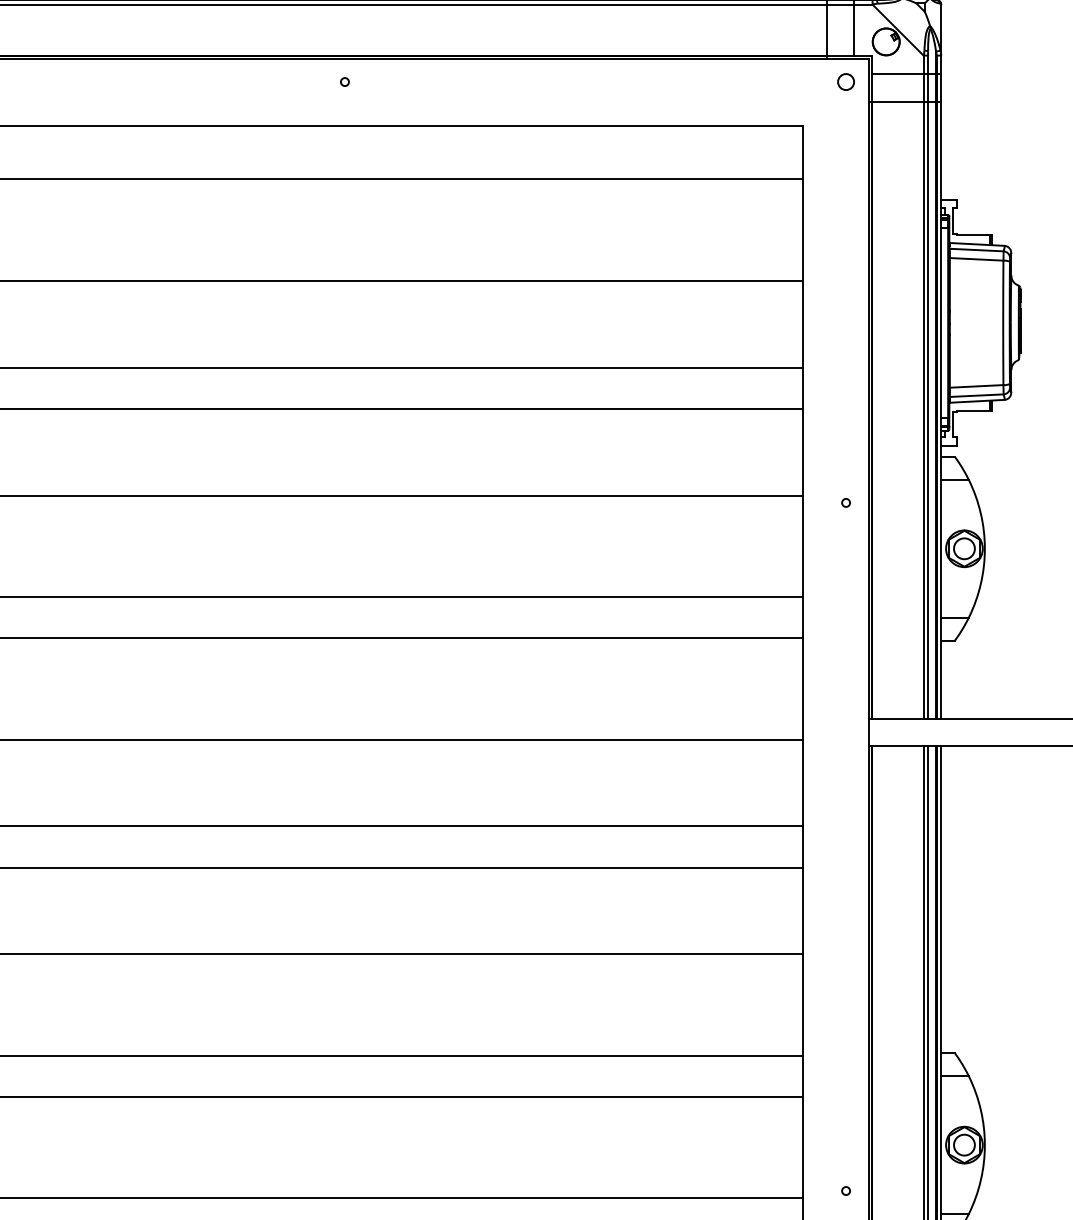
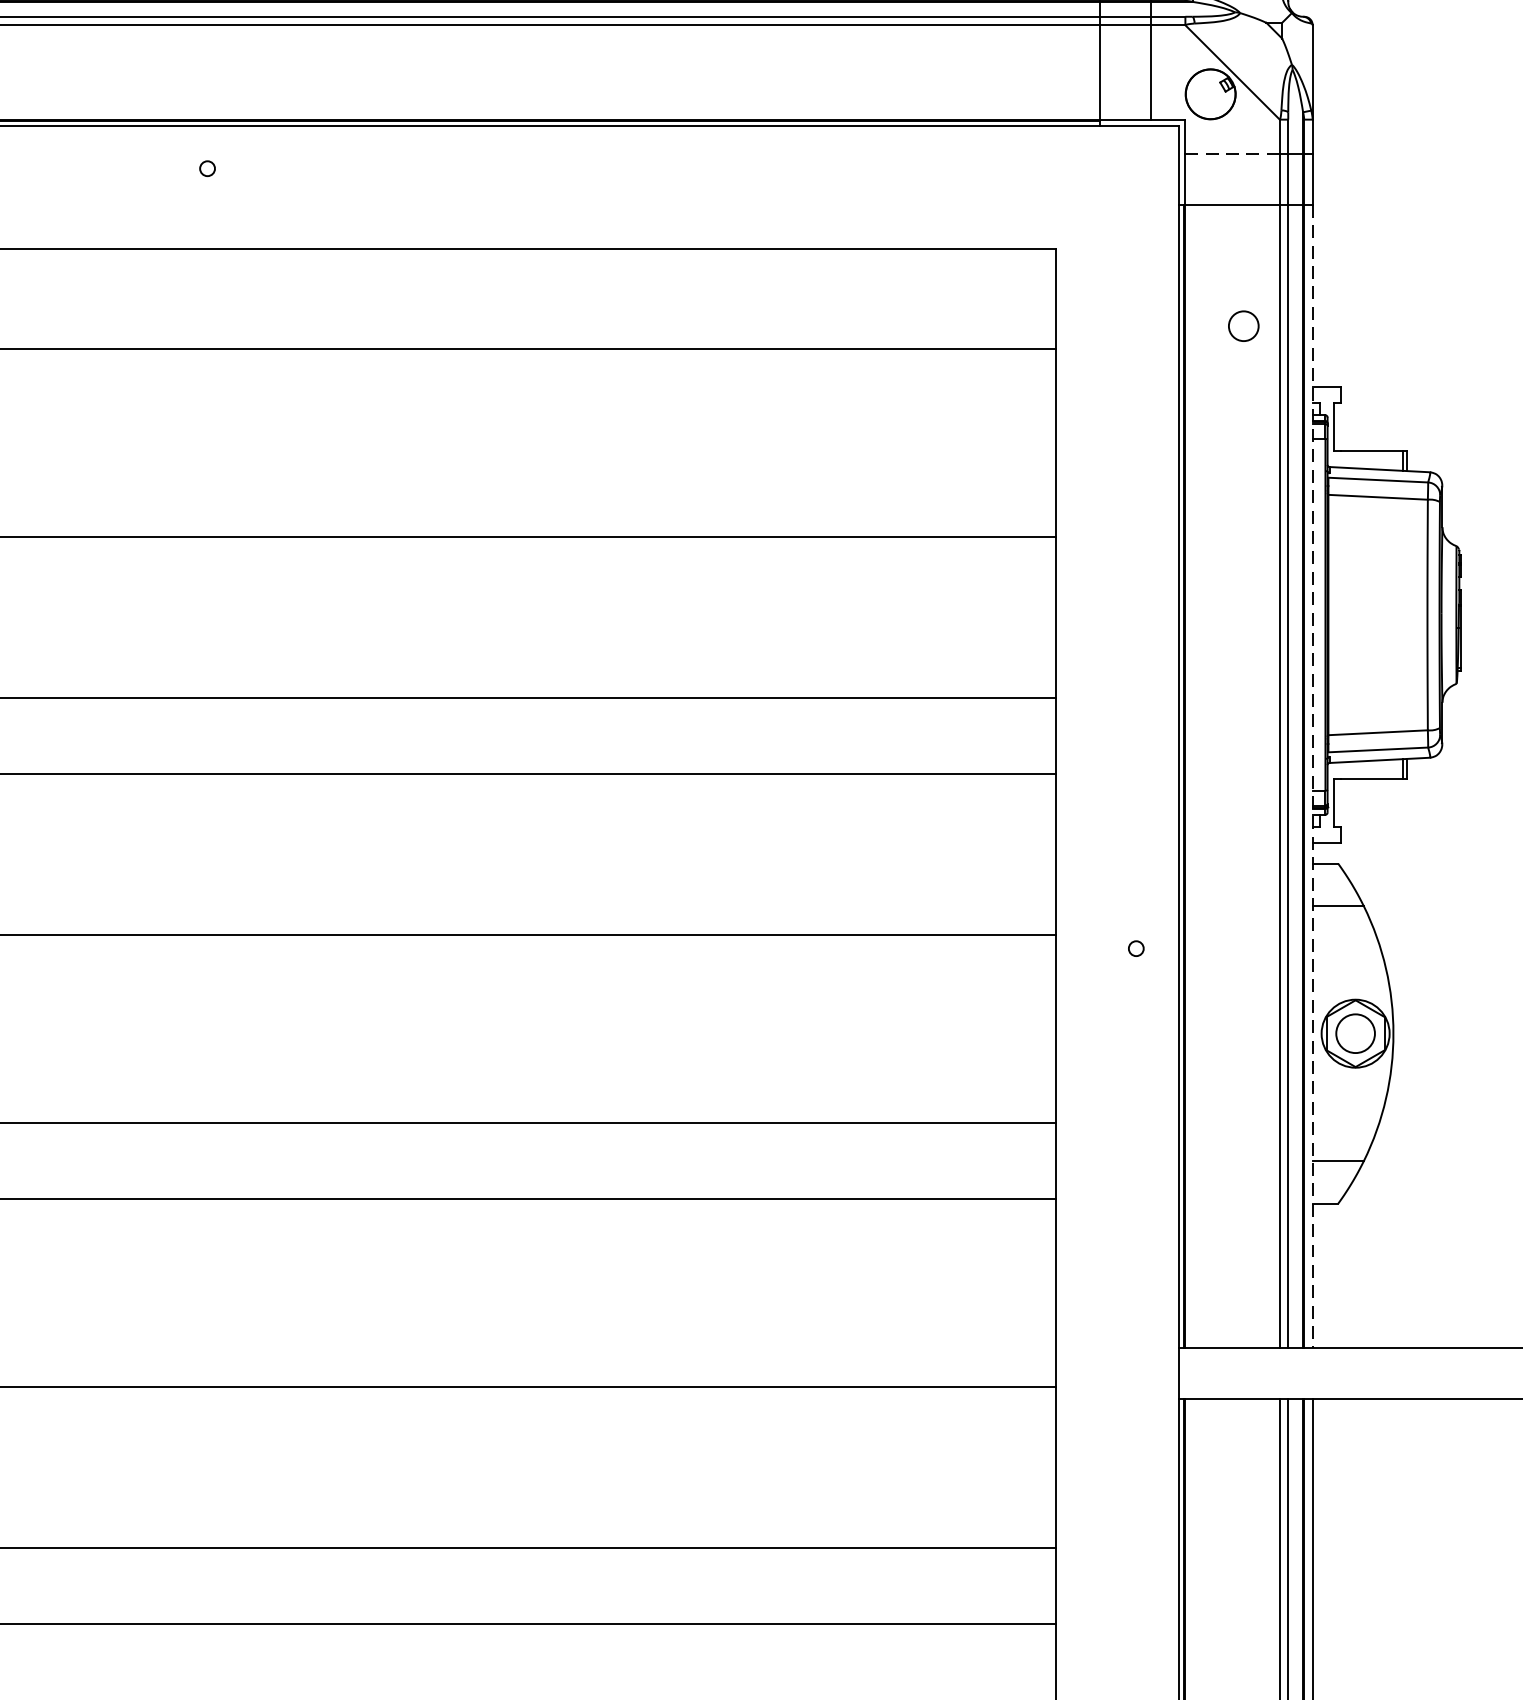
line: (898, 74) -> (1233, 154), solid -> dashed
circle: (845, 81) -> (1242, 325), moved
line: (941, 410) -> (1313, 777), solid -> dashed

